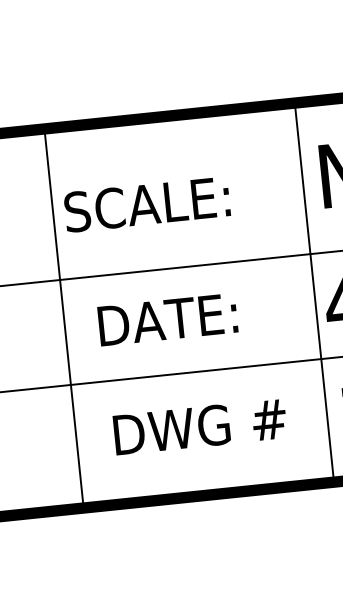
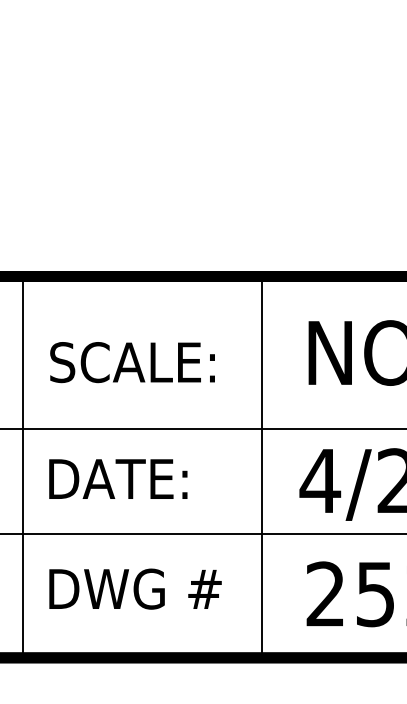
line: (313, 291) -> (261, 466), moved
line: (64, 317) -> (23, 466), moved
text: (167, 319) -> (118, 478), moved
text: (200, 426) -> (135, 588), moved

